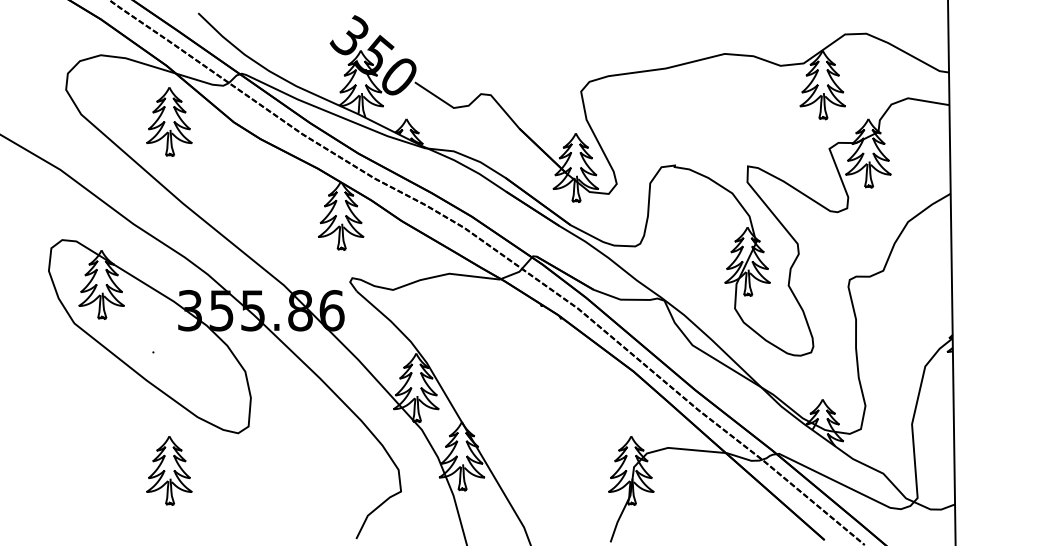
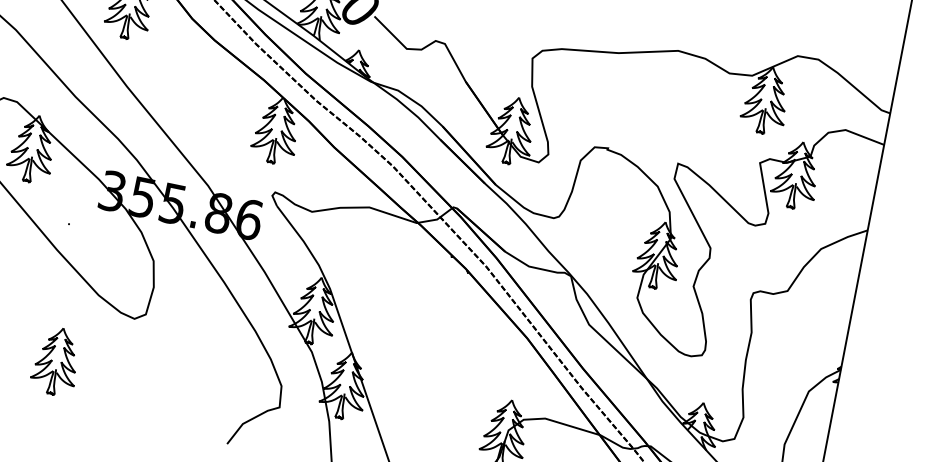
part: (169, 470) -> (56, 361), moved

